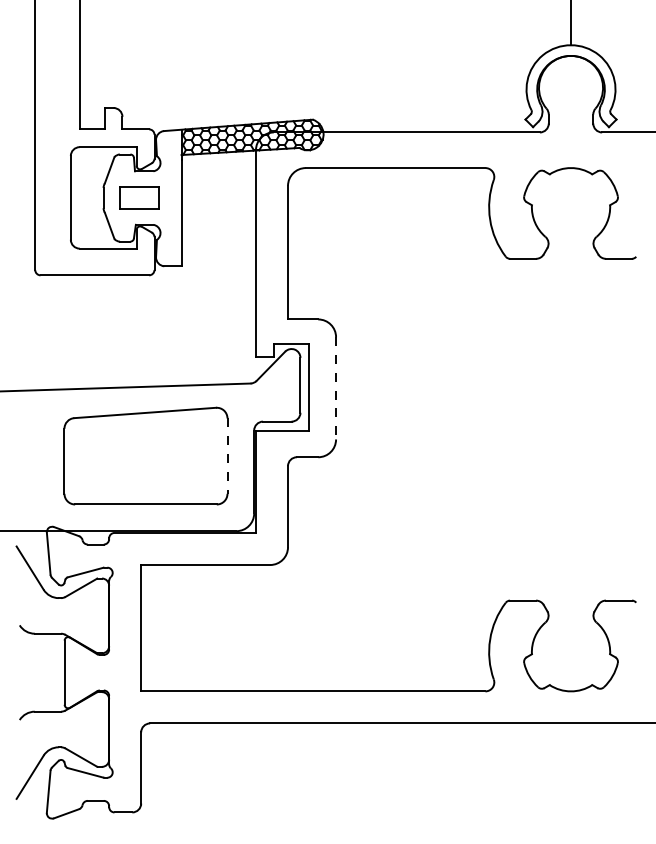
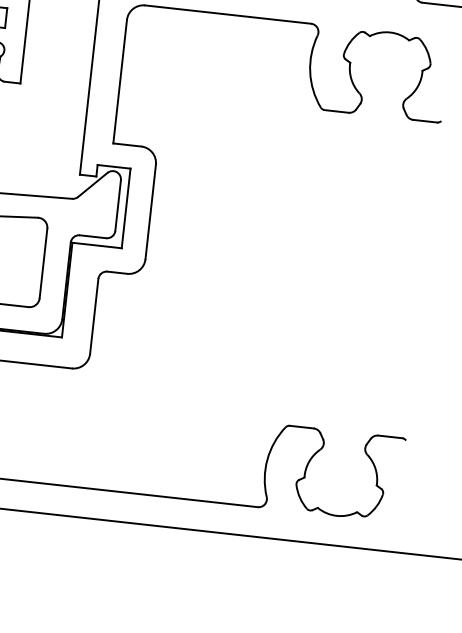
line: (336, 388) -> (151, 212), dashed -> solid
line: (227, 456) -> (43, 263), dashed -> solid

